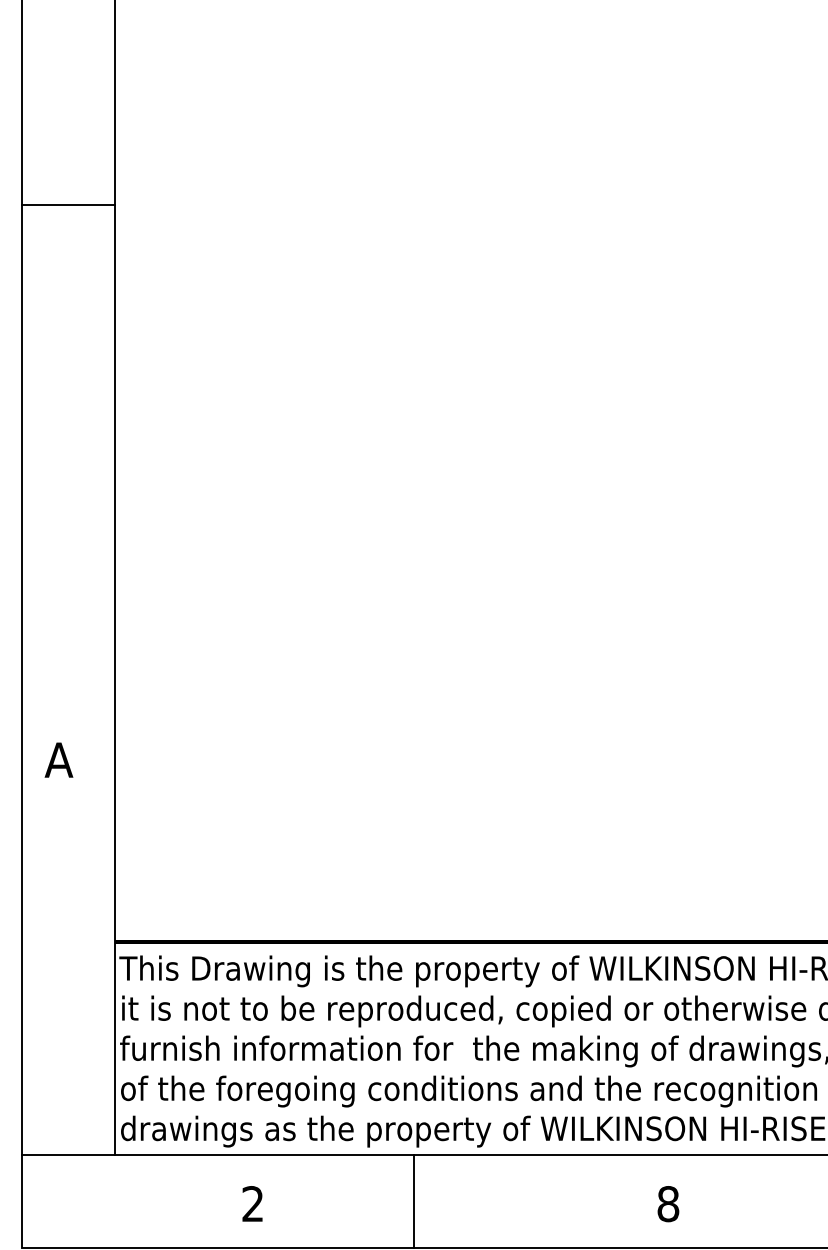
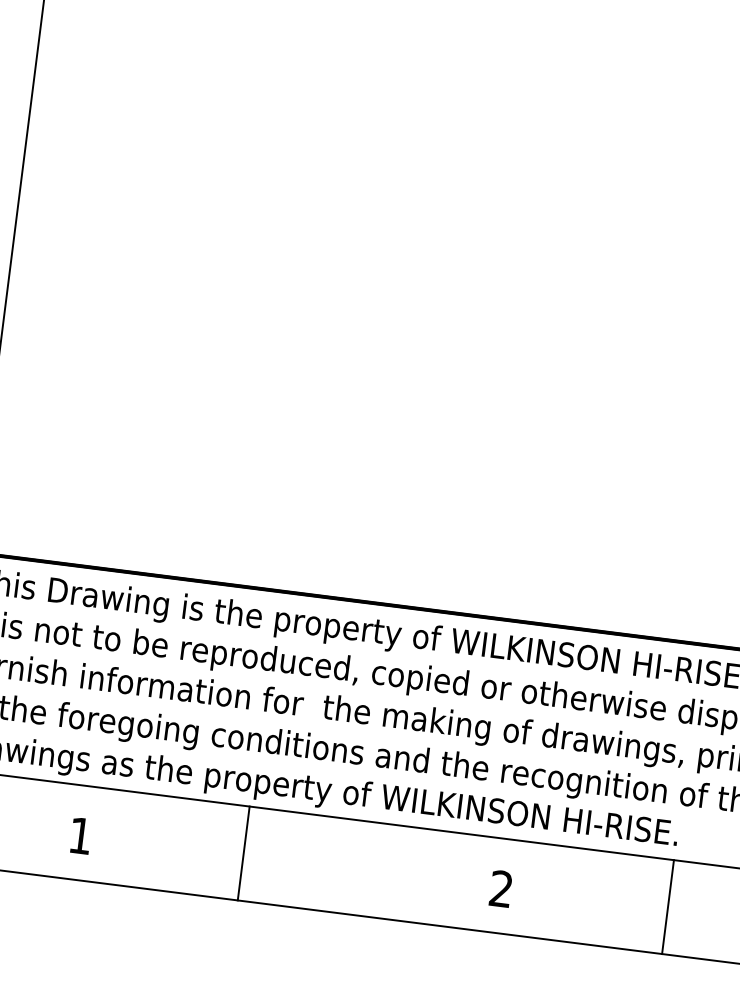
text: (252, 1203) -> (80, 835), 2 -> 1
text: (668, 1204) -> (501, 889), 8 -> 2

